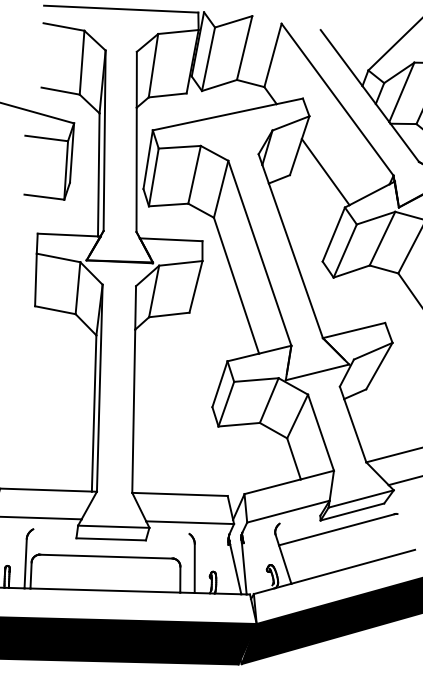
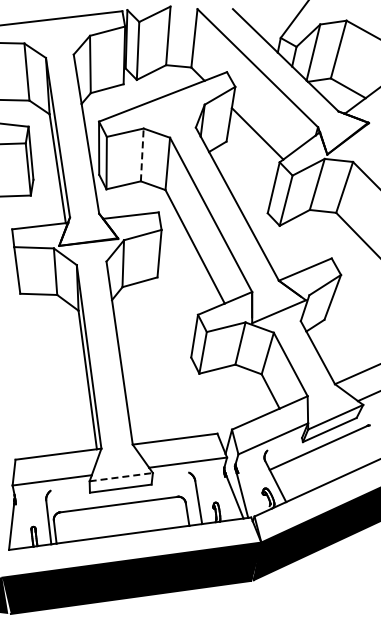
line: (194, 174) -> (142, 154), solid -> dashed
line: (113, 527) -> (121, 477), solid -> dashed

